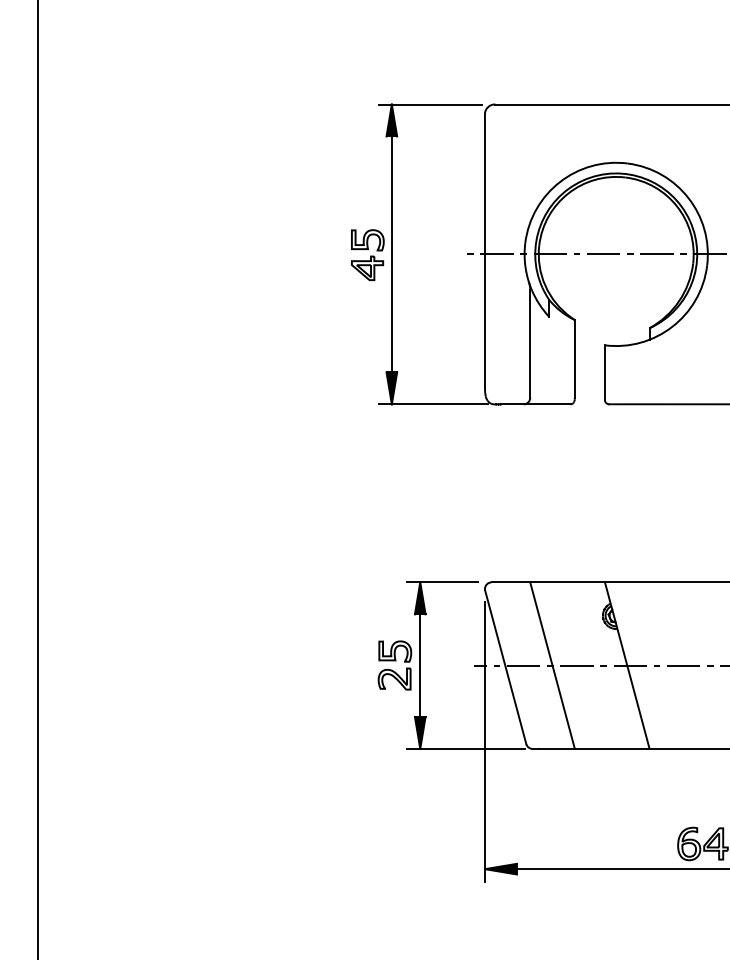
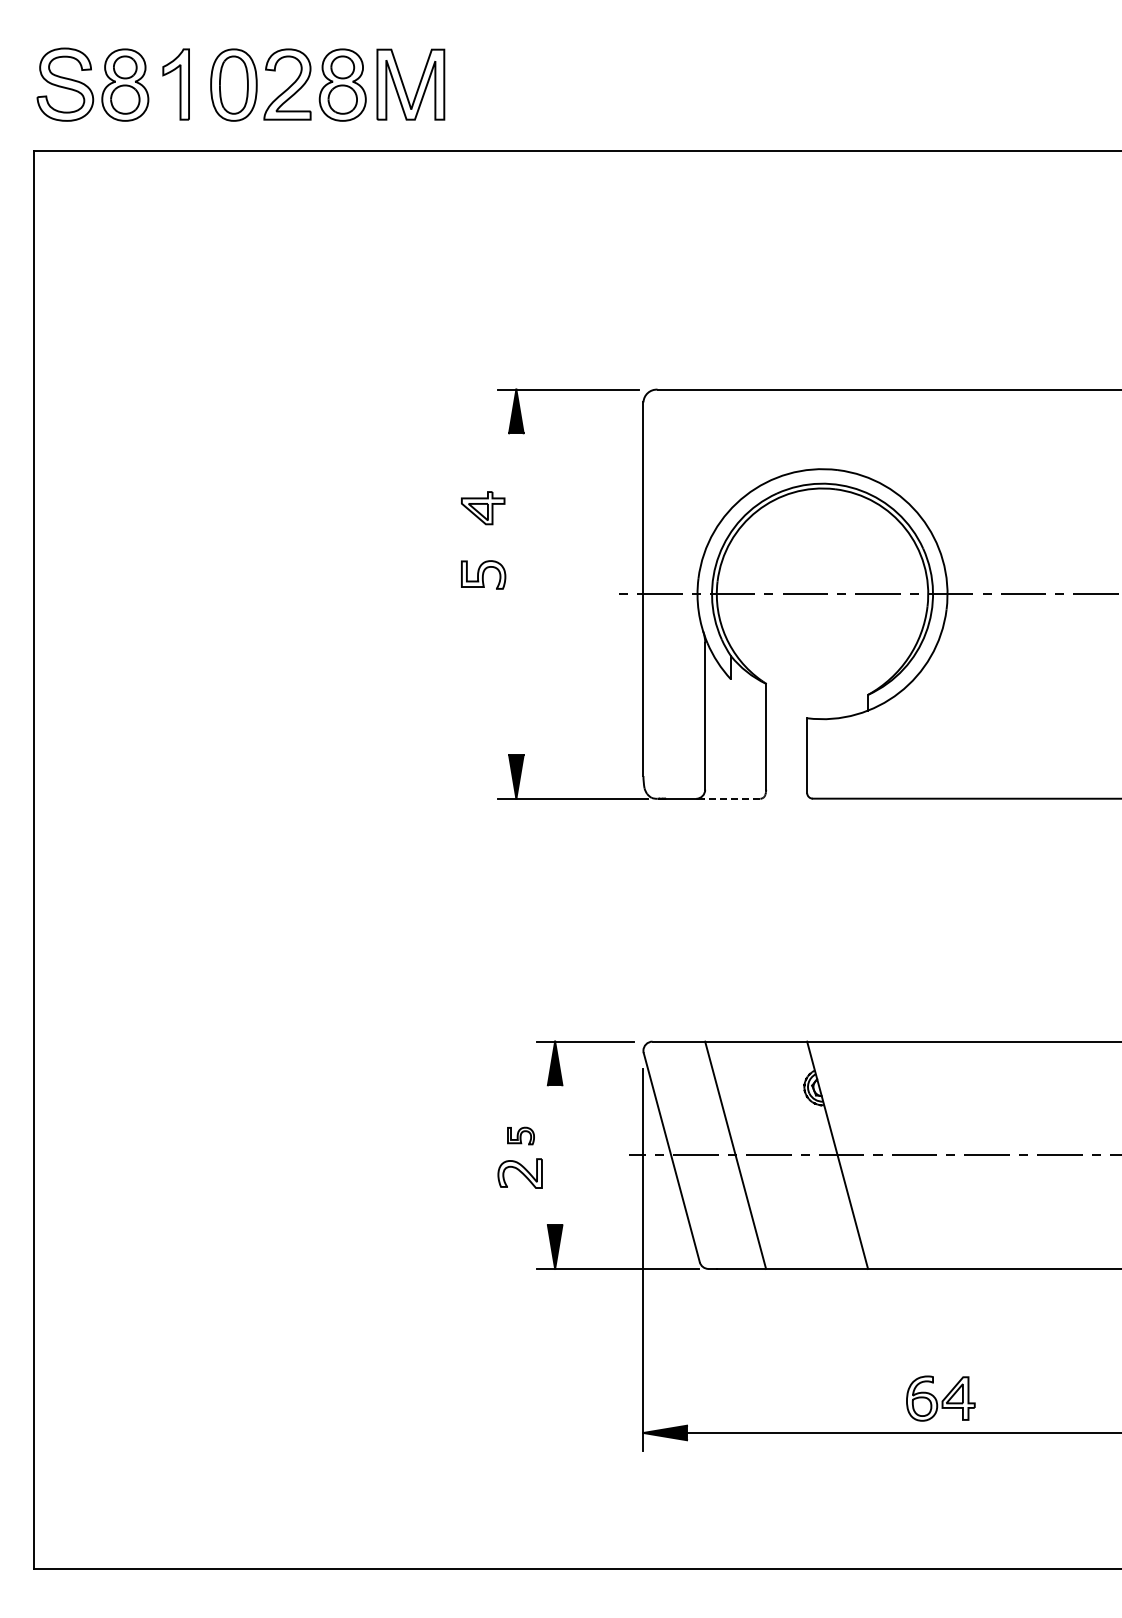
line: (391, 254) -> (516, 594), removed
part: (367, 268) -> (483, 508), moved
line: (549, 404) -> (731, 798), solid -> dashed
part: (394, 651) -> (520, 1135), size x0.6
line: (420, 665) -> (555, 1155), removed

